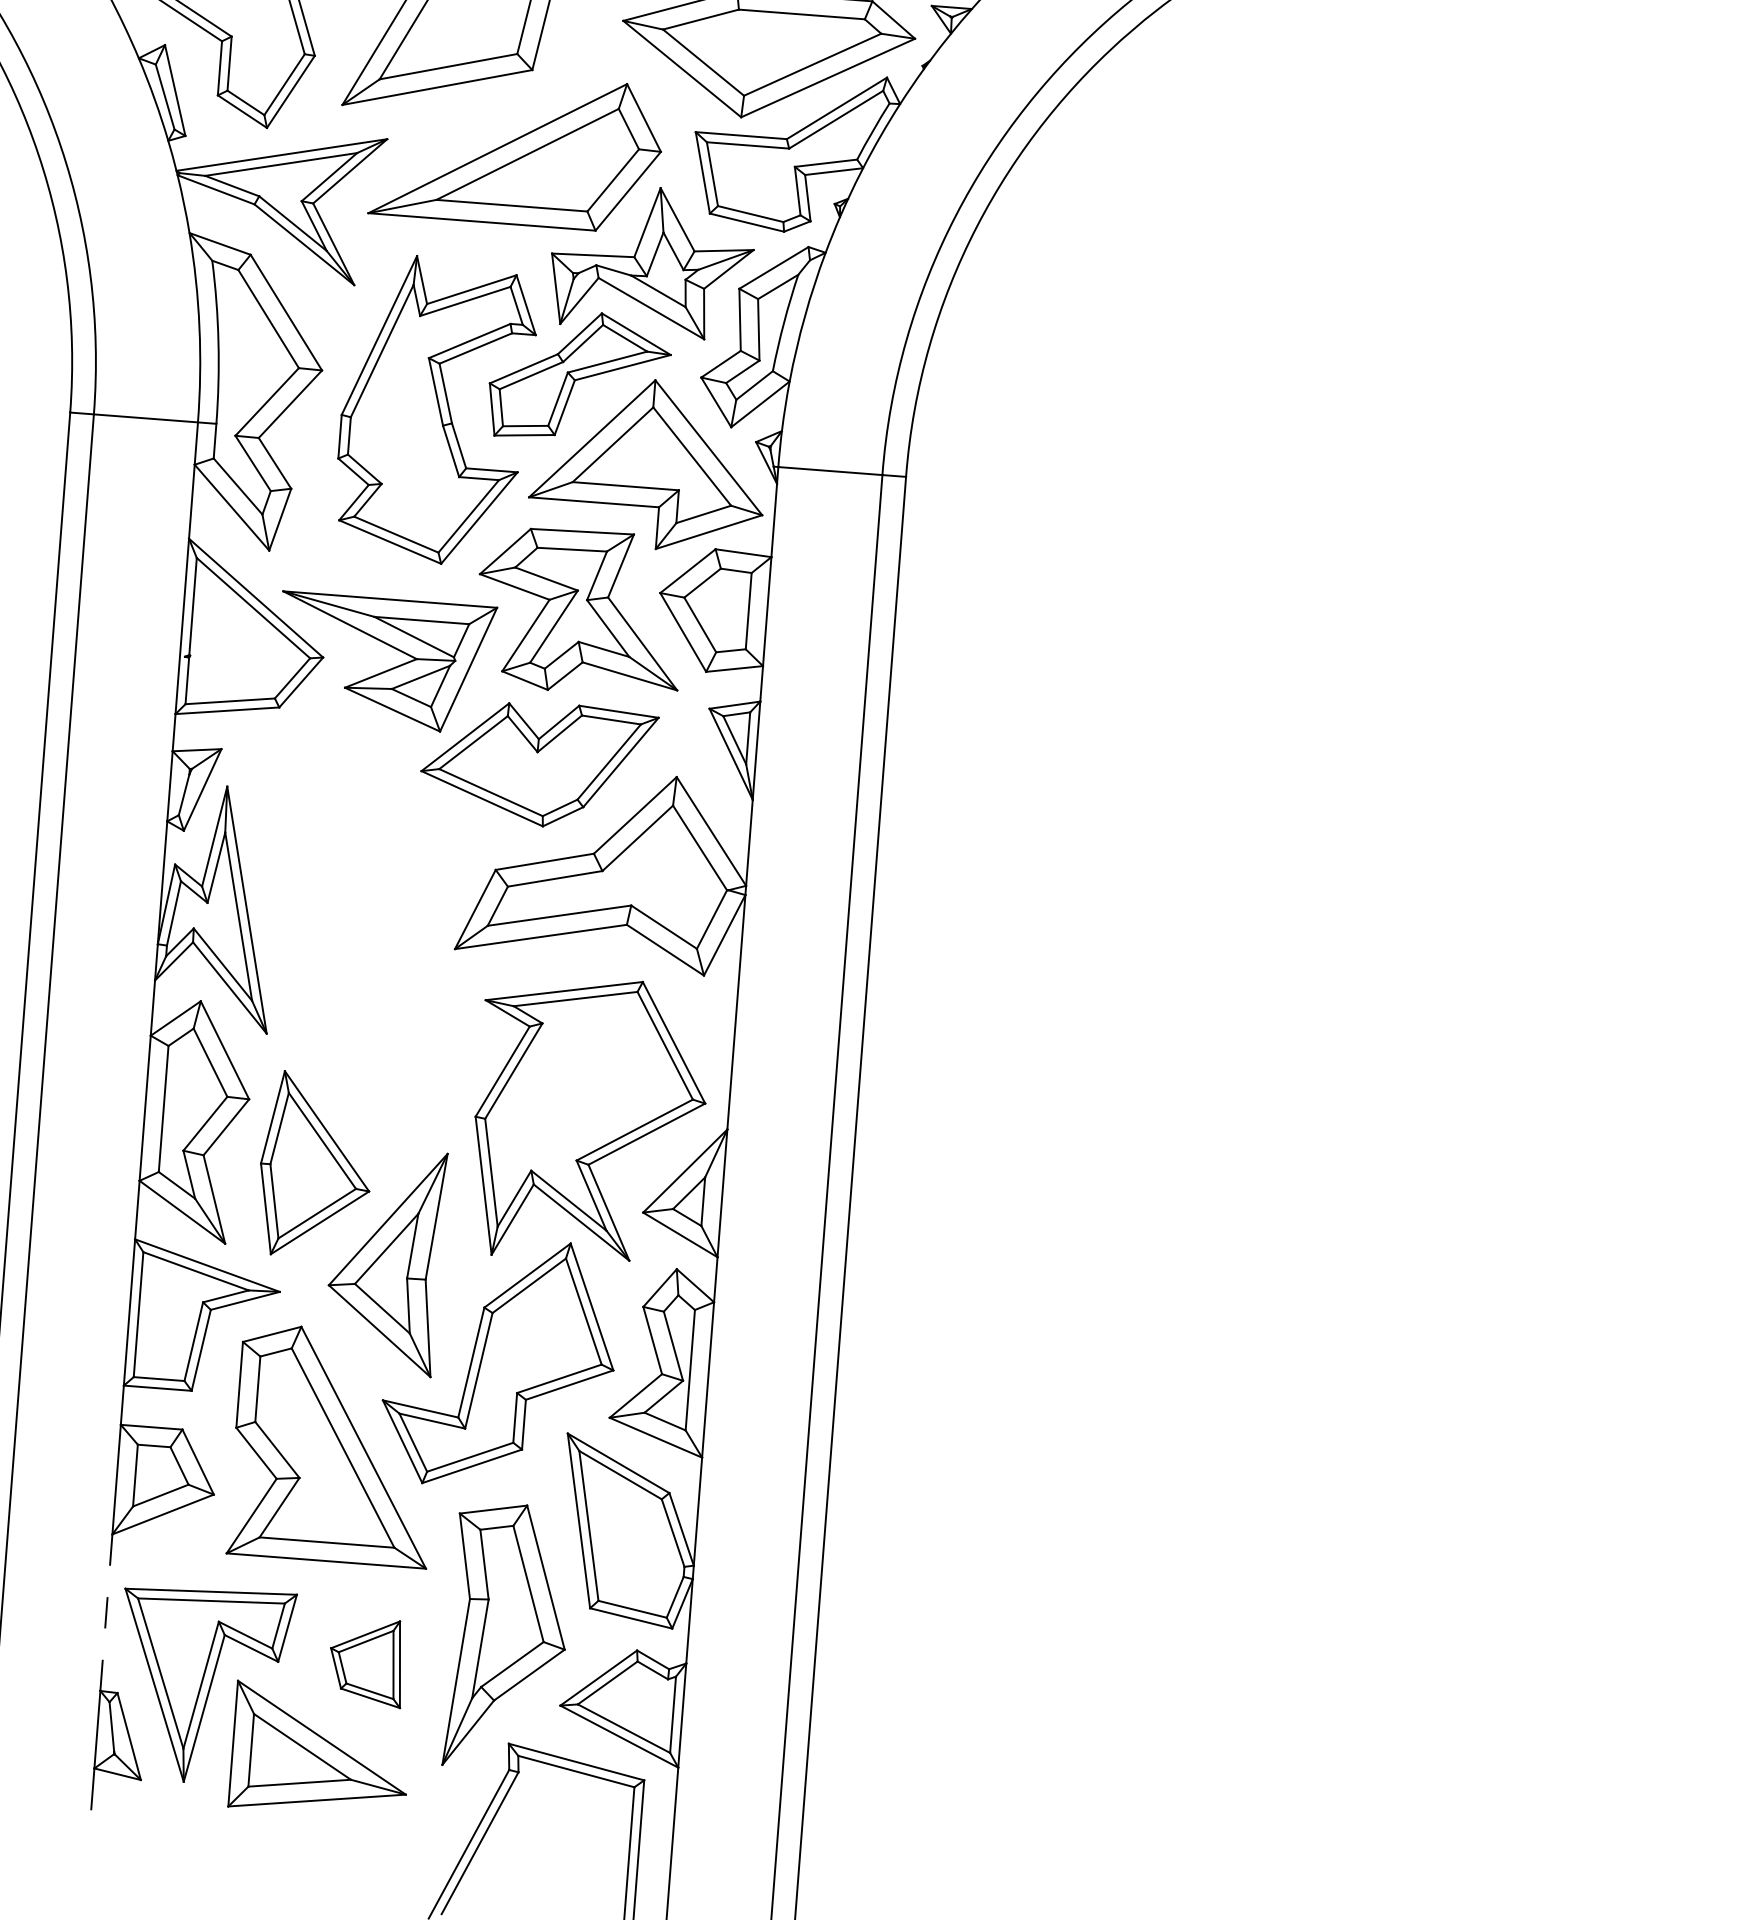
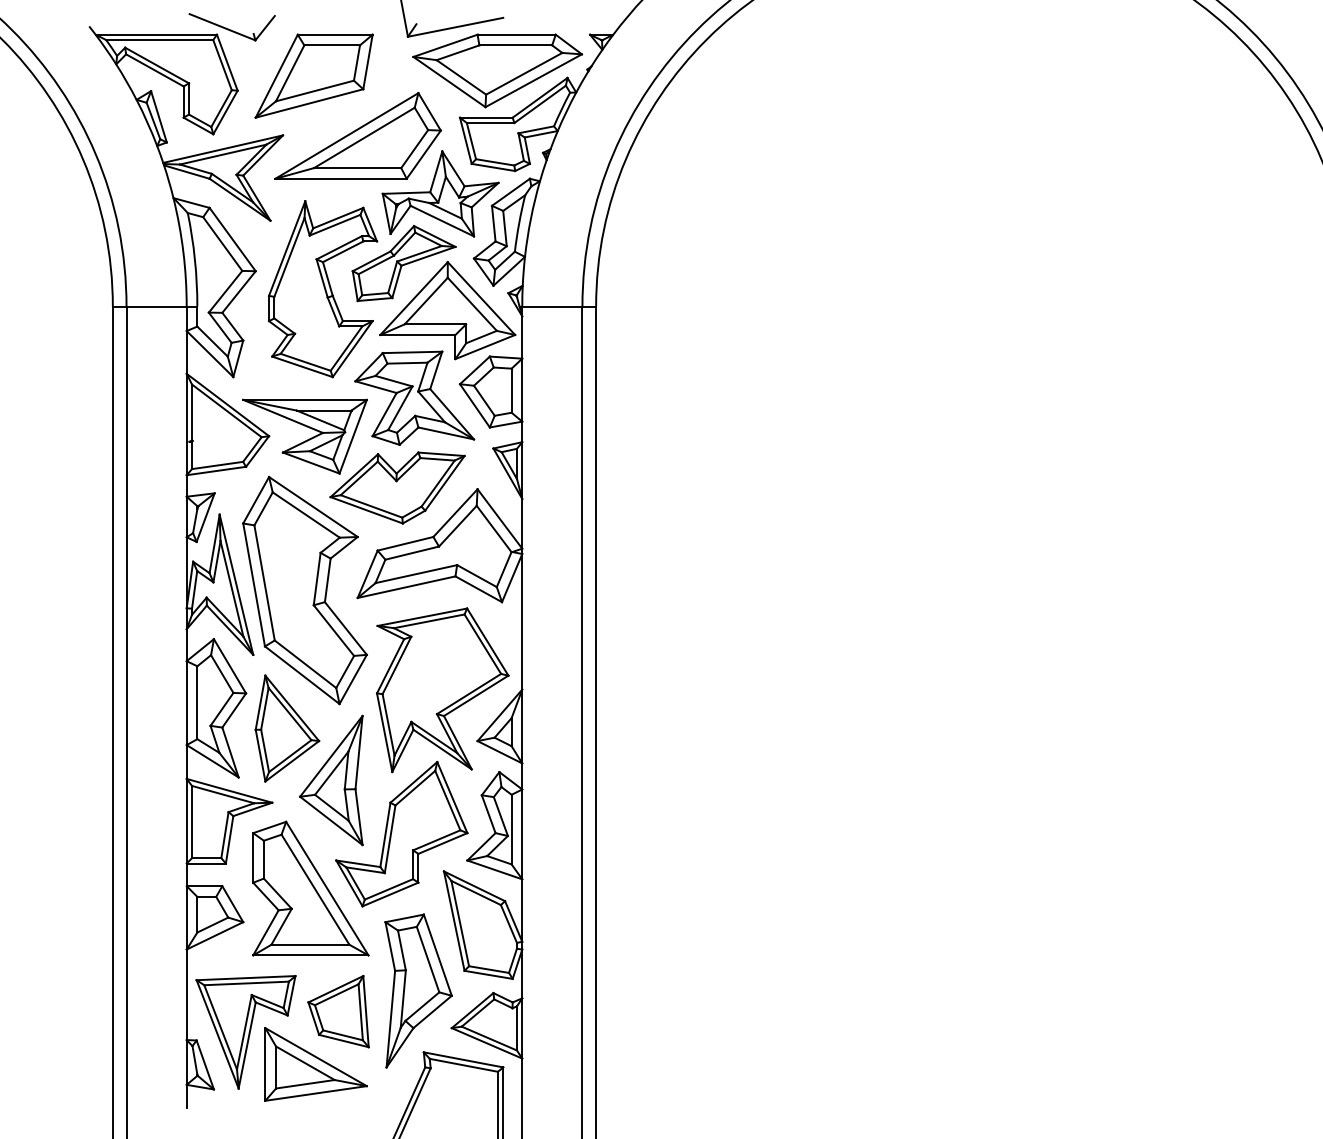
part: (363, 929) -> (304, 590), added
line: (105, 1613) -> (186, 995), dashed -> solid
part: (366, 1661) -> (338, 1011), size x1.43

